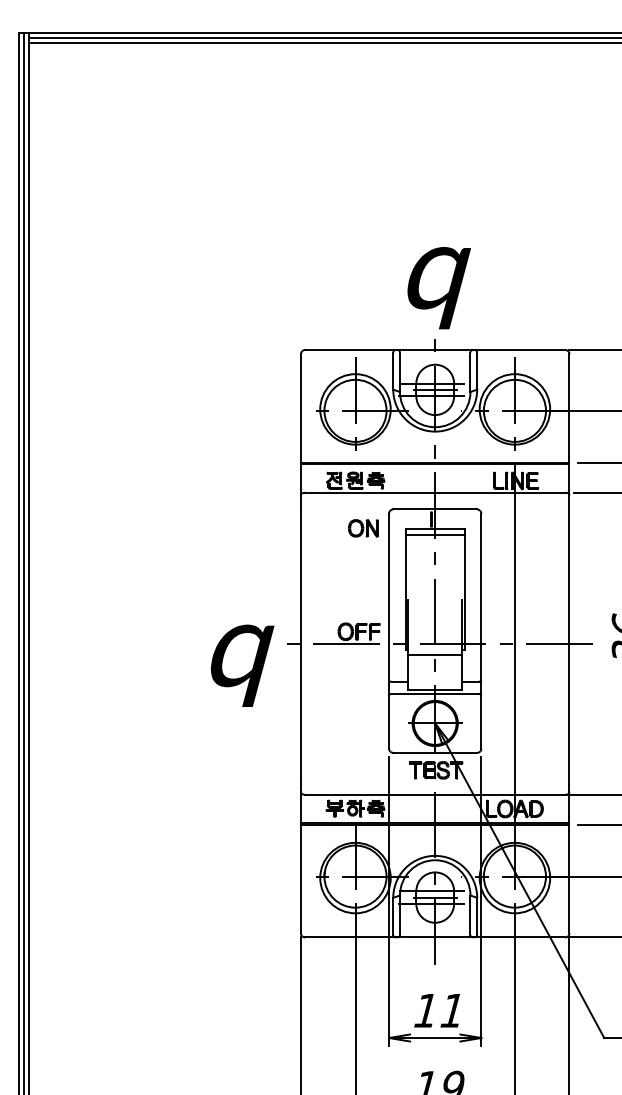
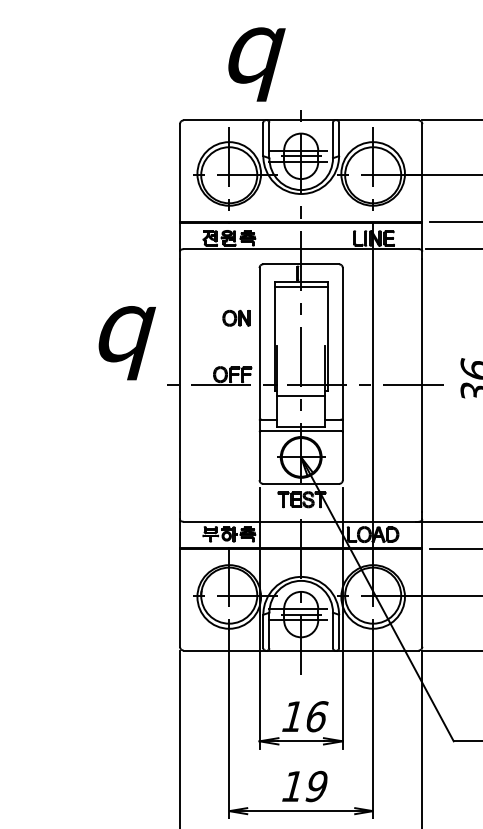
text: (438, 288) -> (256, 64), moved
part: (363, 528) -> (236, 318), moved
text: (242, 665) -> (127, 342), moved
text: (452, 1010) -> (316, 716), 11 -> 16

